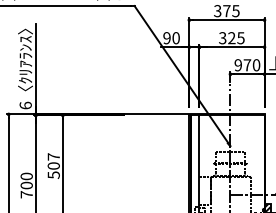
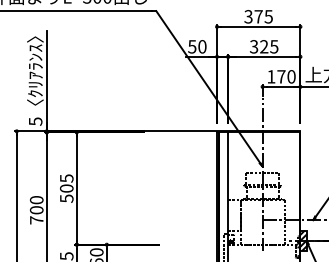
text: (167, 37) -> (192, 46), 90 -> 50
text: (238, 64) -> (271, 76), 970 -> 170
text: (25, 105) -> (35, 121), 6 -> 5
text: (53, 156) -> (66, 178), 507 -> 505

